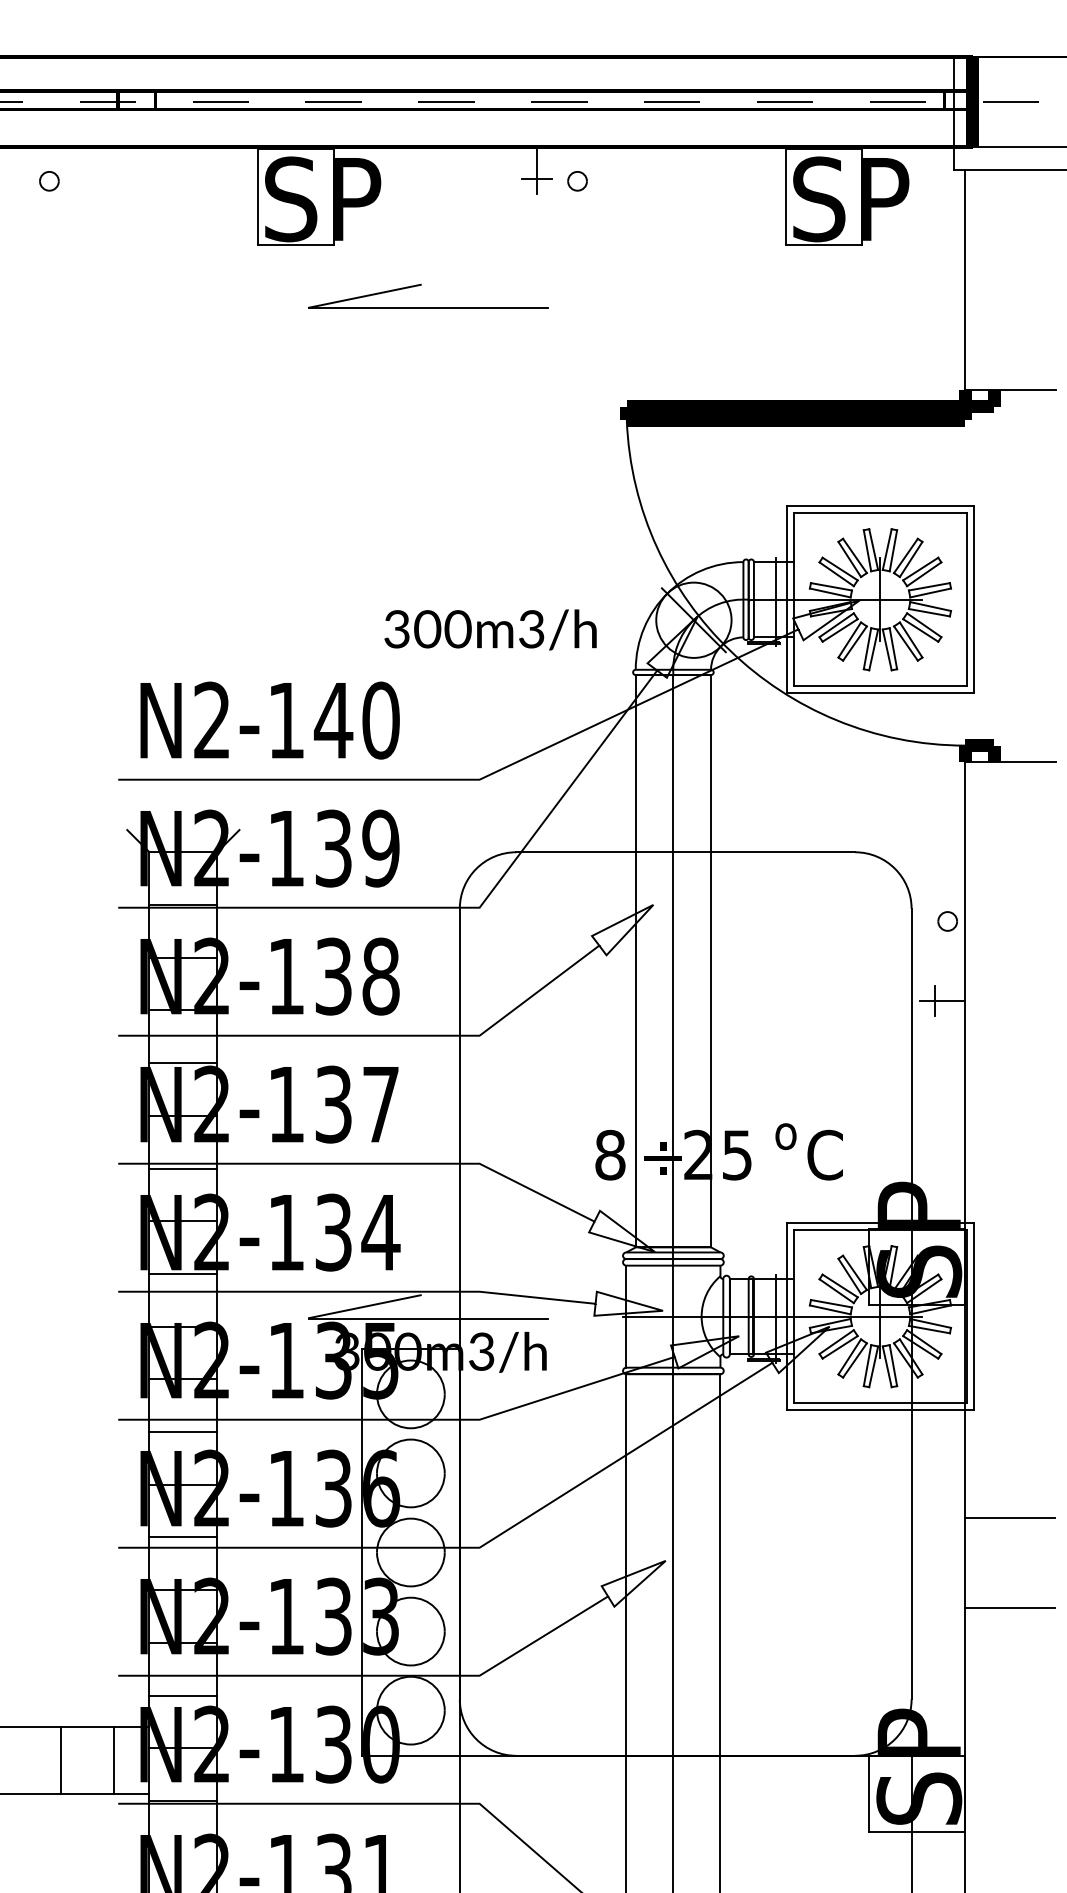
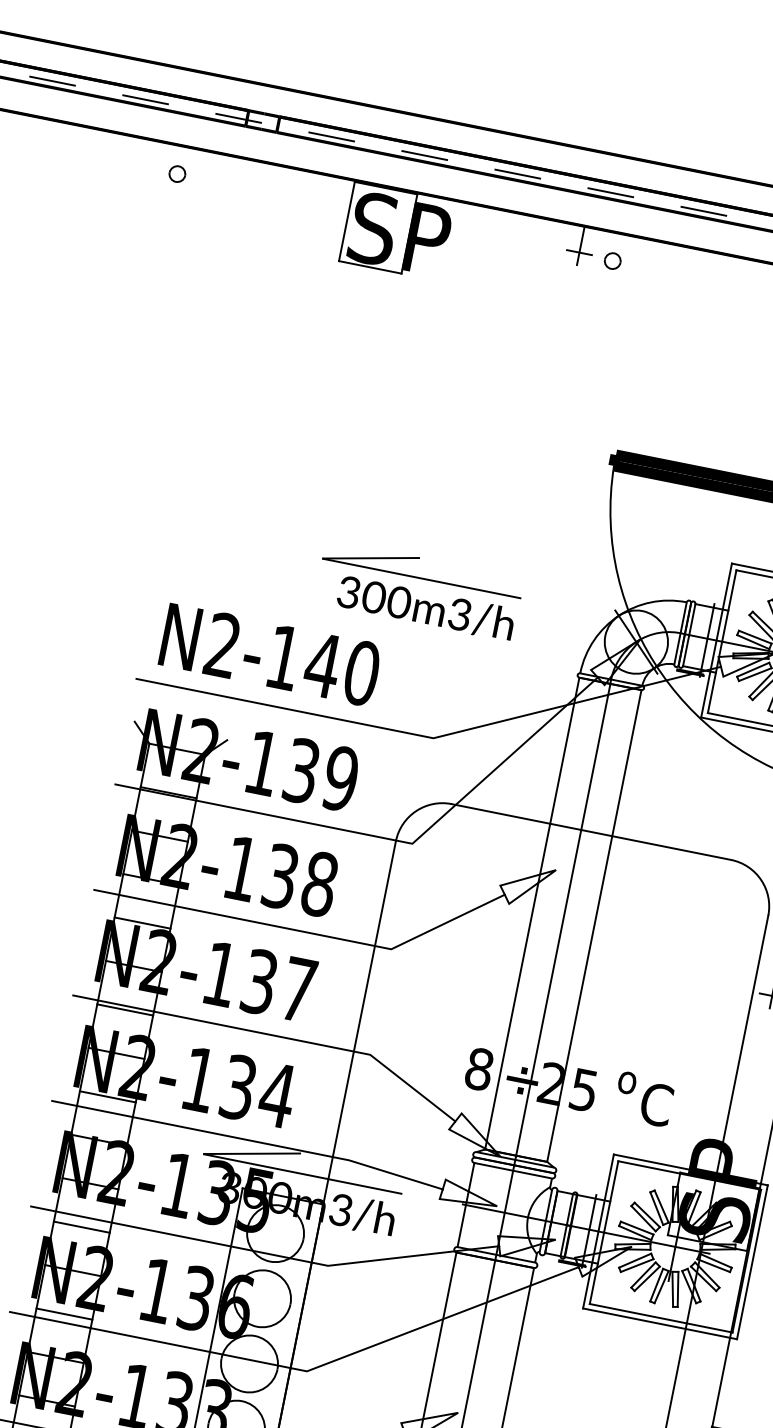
part: (428, 307) -> (421, 577), moved
text: (490, 629) -> (425, 607), moved

